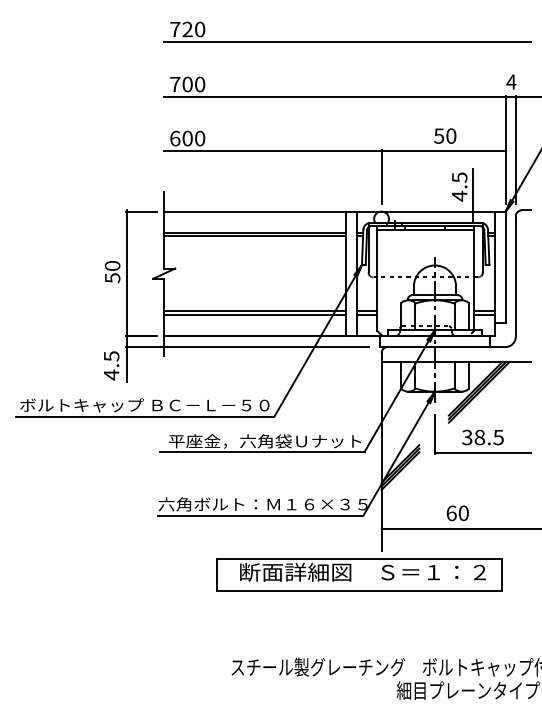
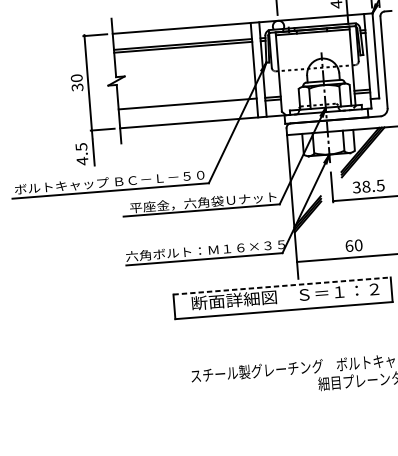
text: (111, 277) -> (76, 87), 50 -> 30
line: (254, 314) -> (187, 106), removed
line: (247, 346) -> (184, 131), removed
line: (359, 558) -> (282, 285), solid -> dashed

